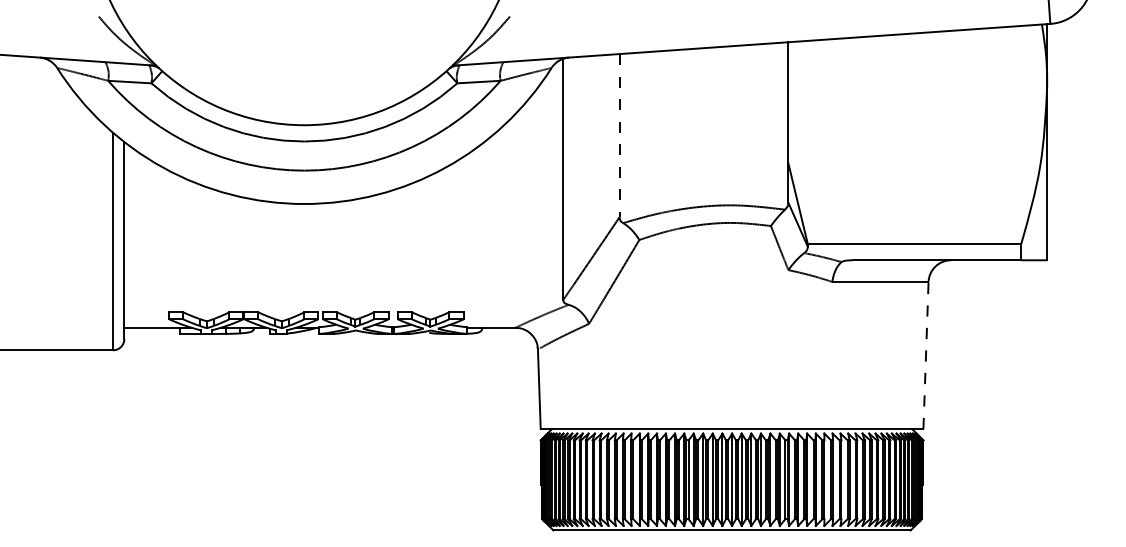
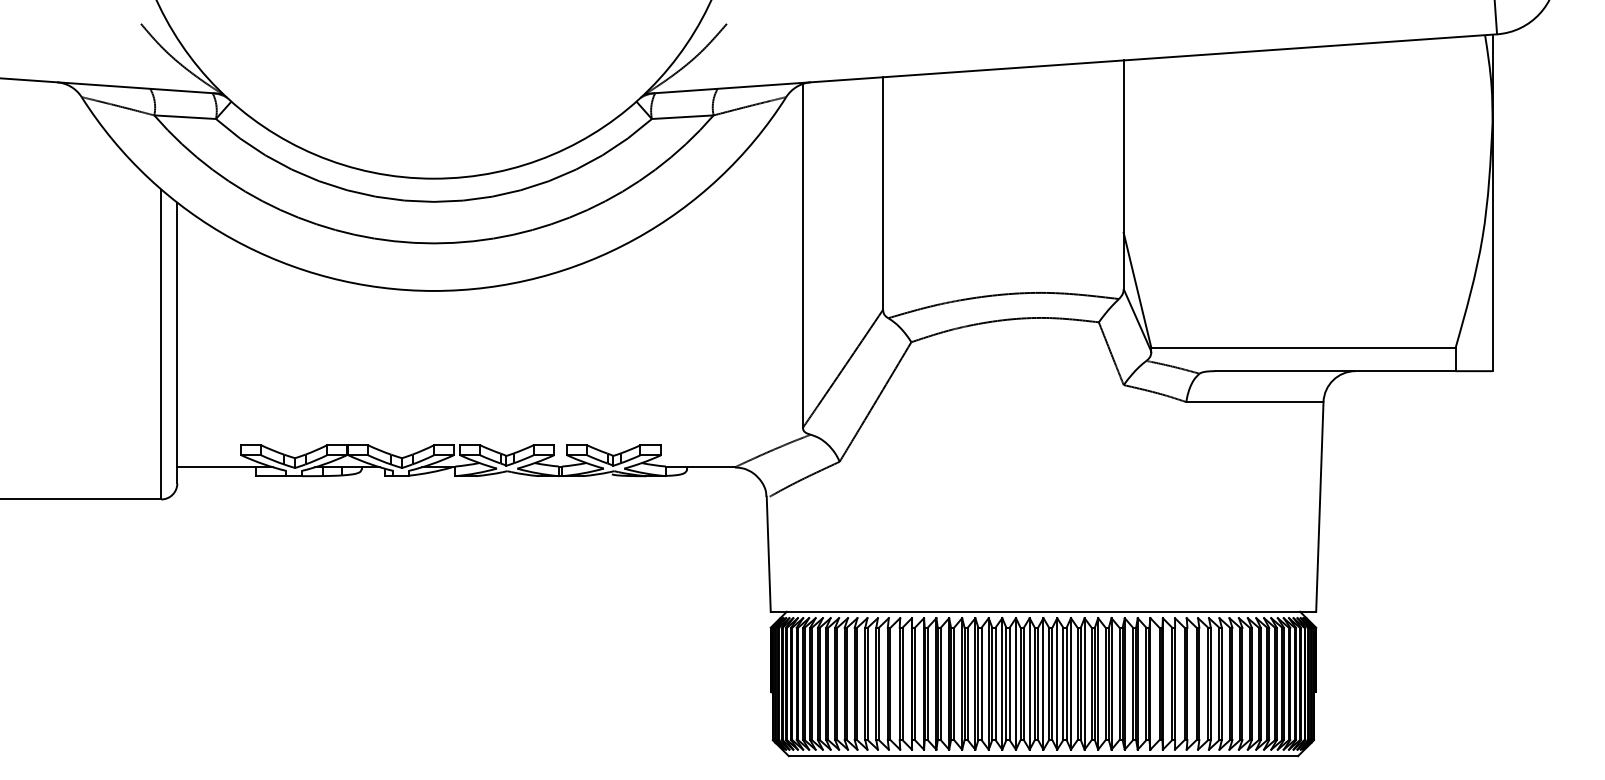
line: (619, 135) -> (883, 193), dashed -> solid
line: (926, 355) -> (1320, 506), dashed -> solid

